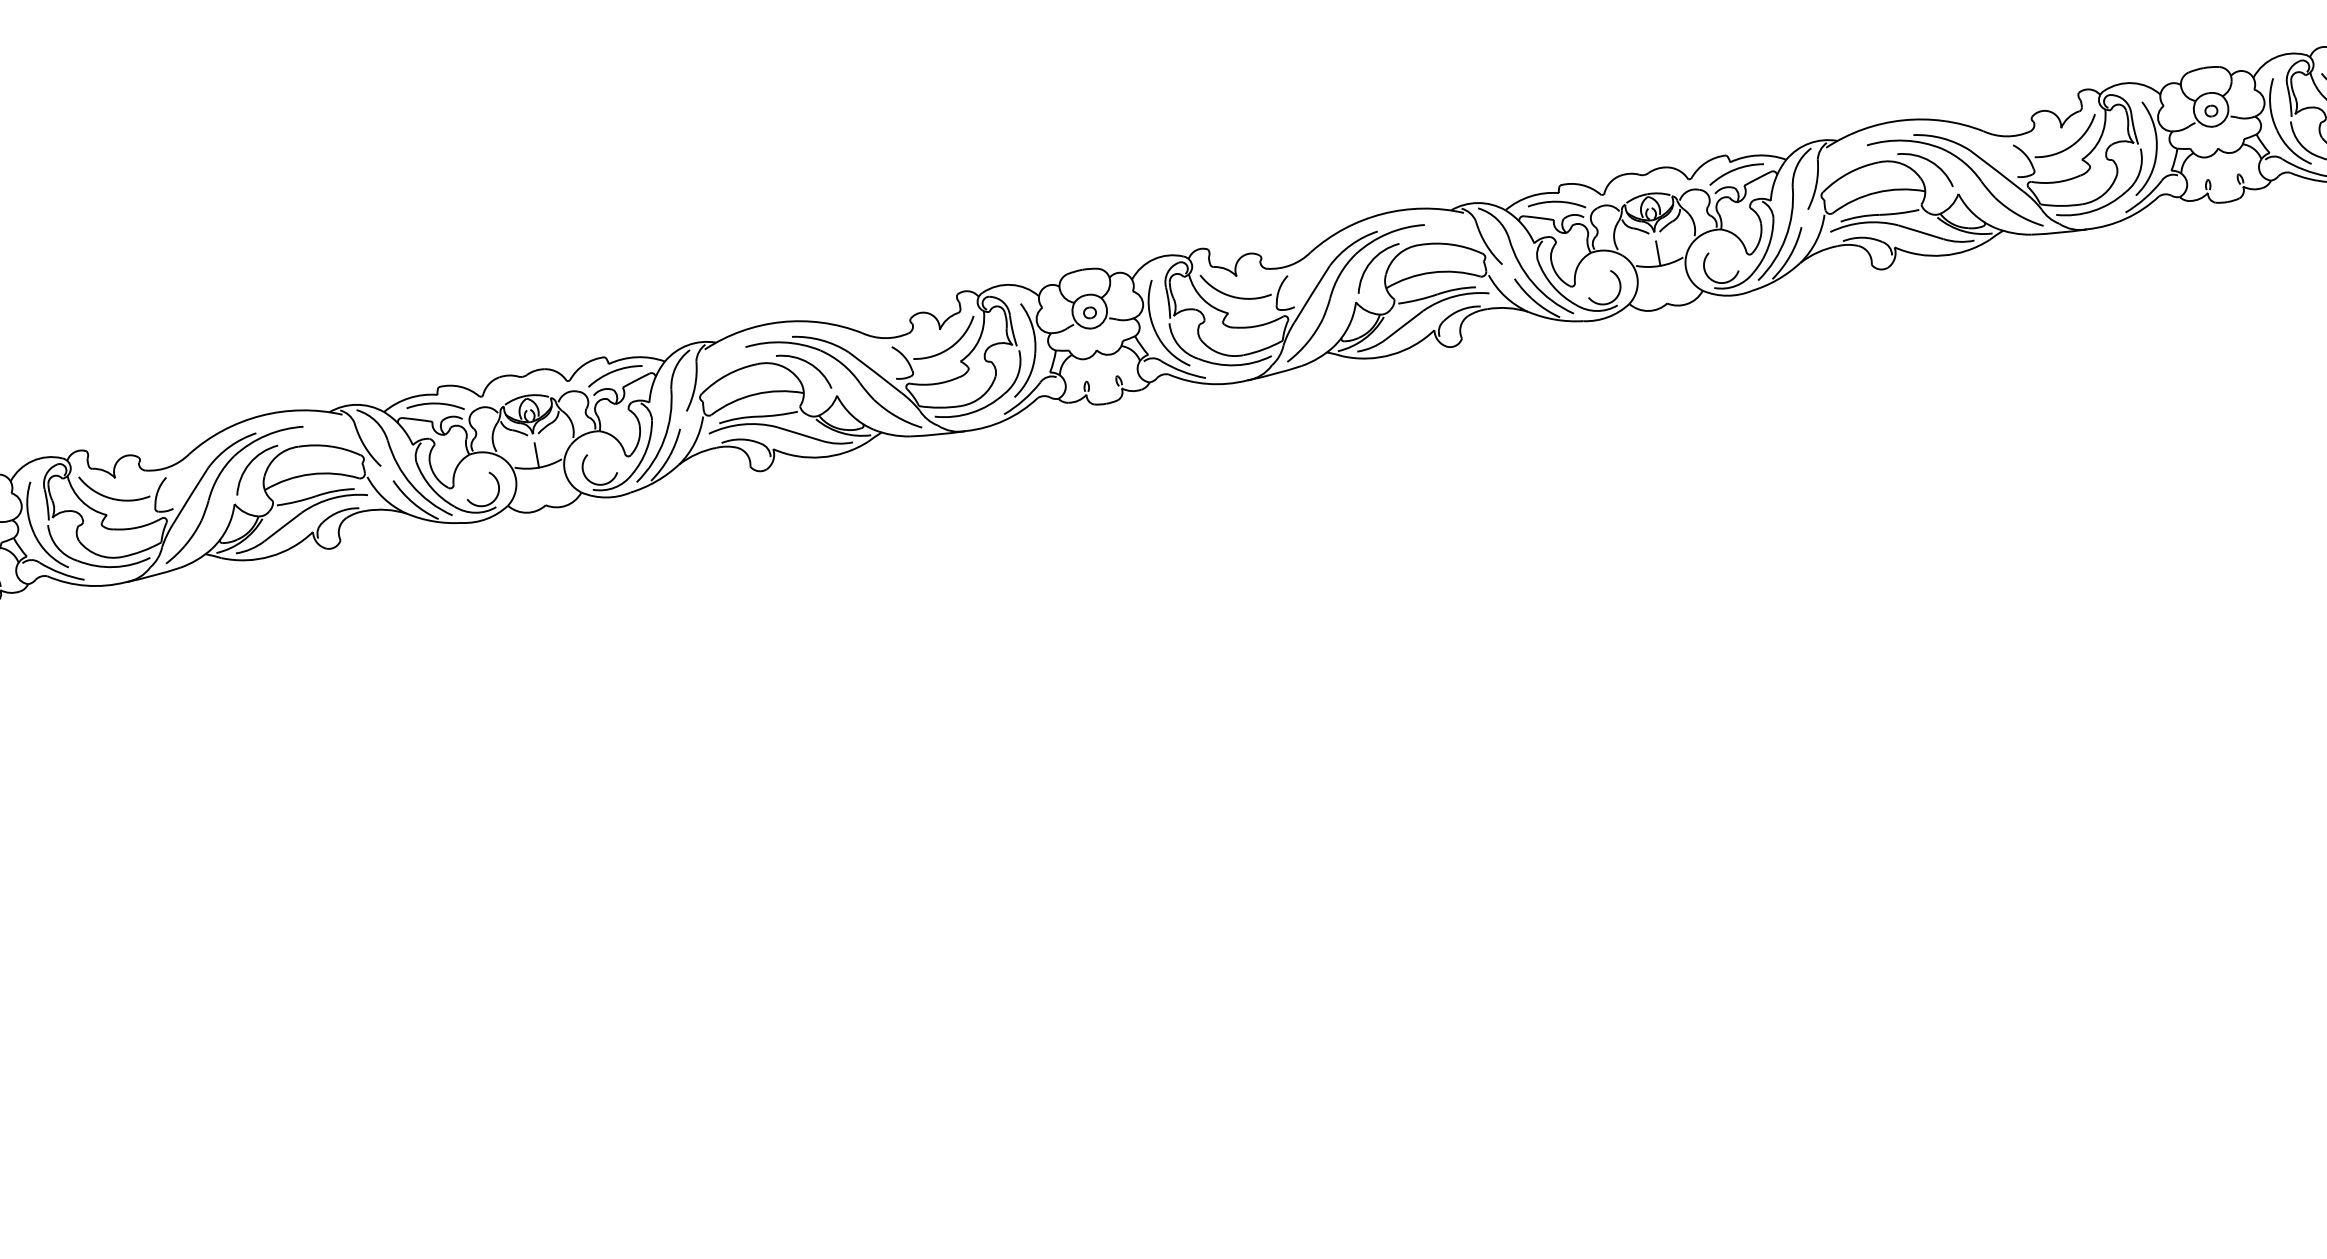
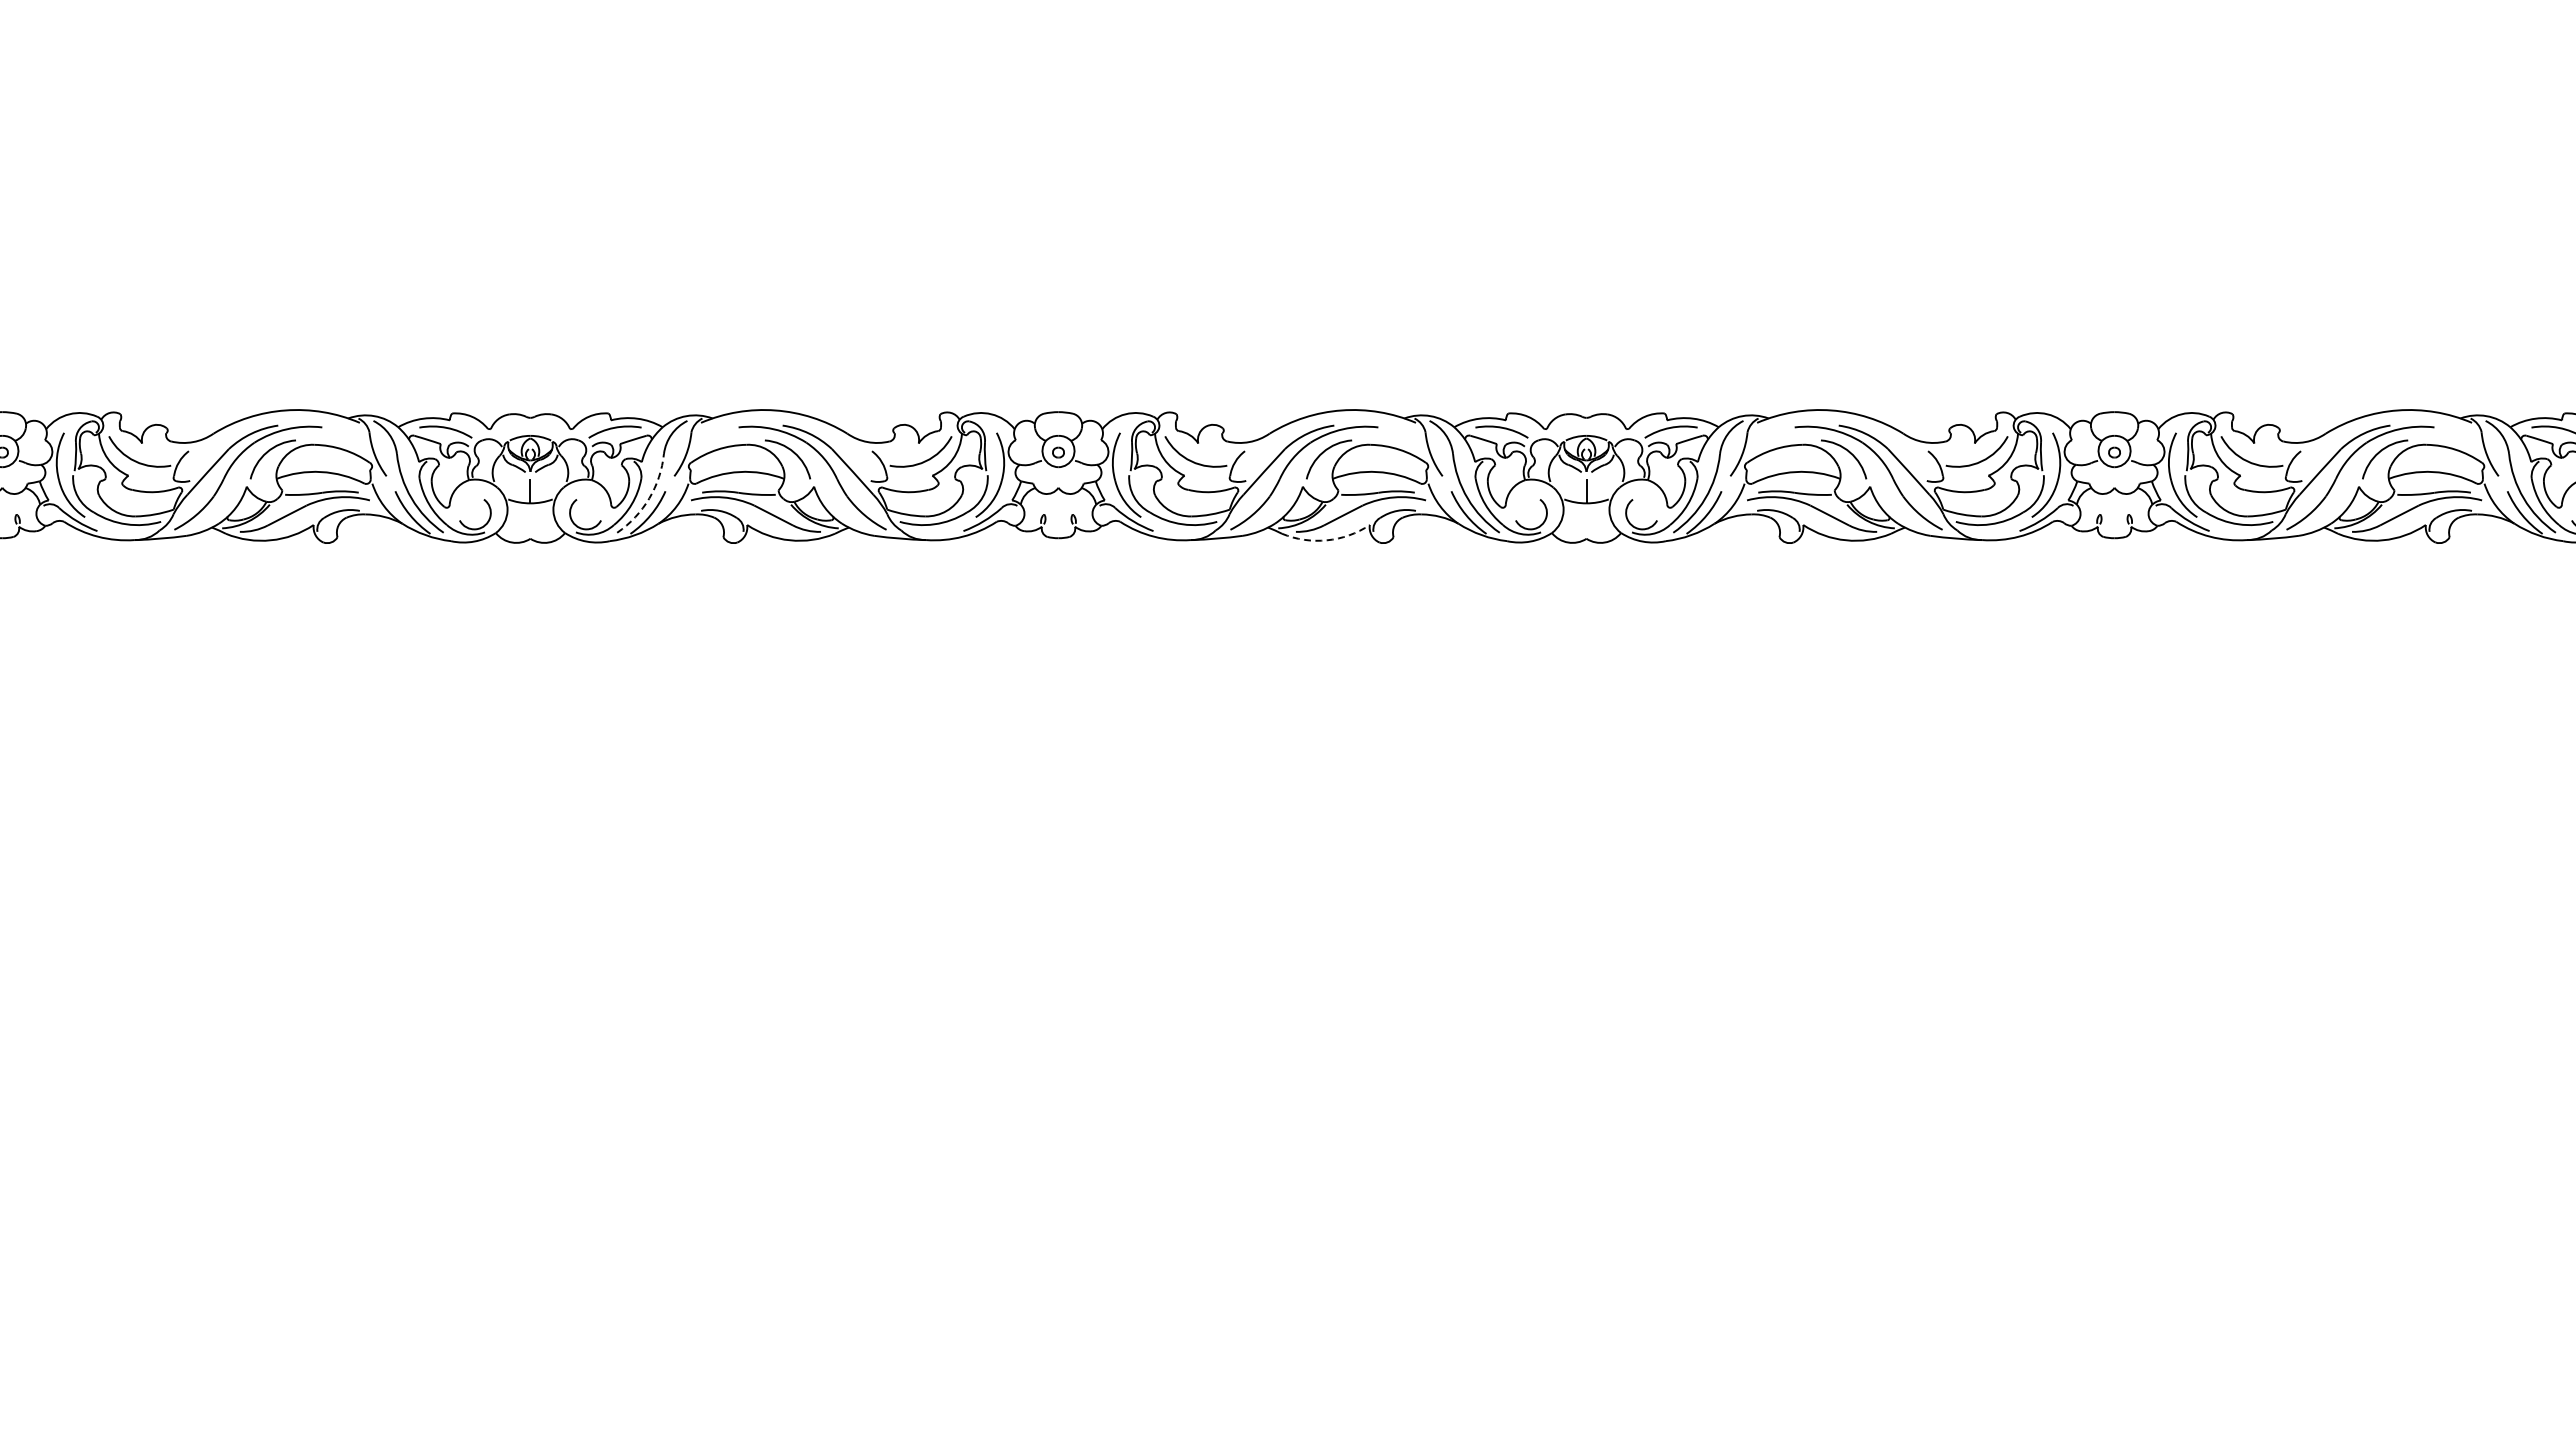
arc: (1392, 354) -> (1327, 540), solid -> dashed
arc: (664, 439) -> (649, 498), solid -> dashed

